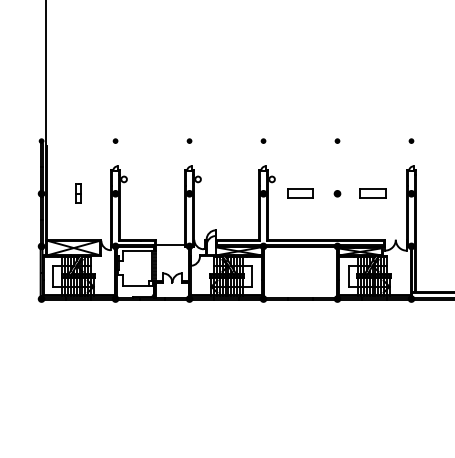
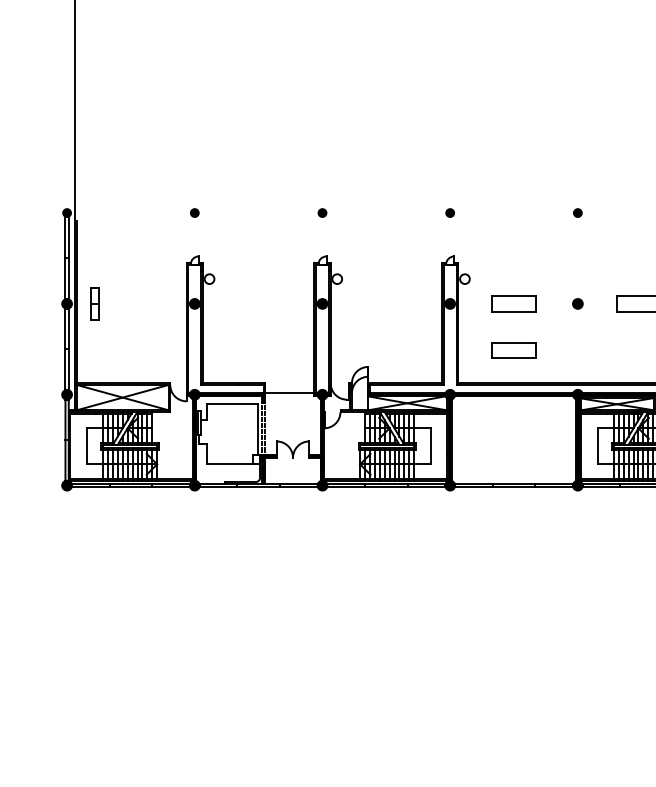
part: (78, 193) -> (94, 303), moved
part: (300, 220) -> (513, 350), added

